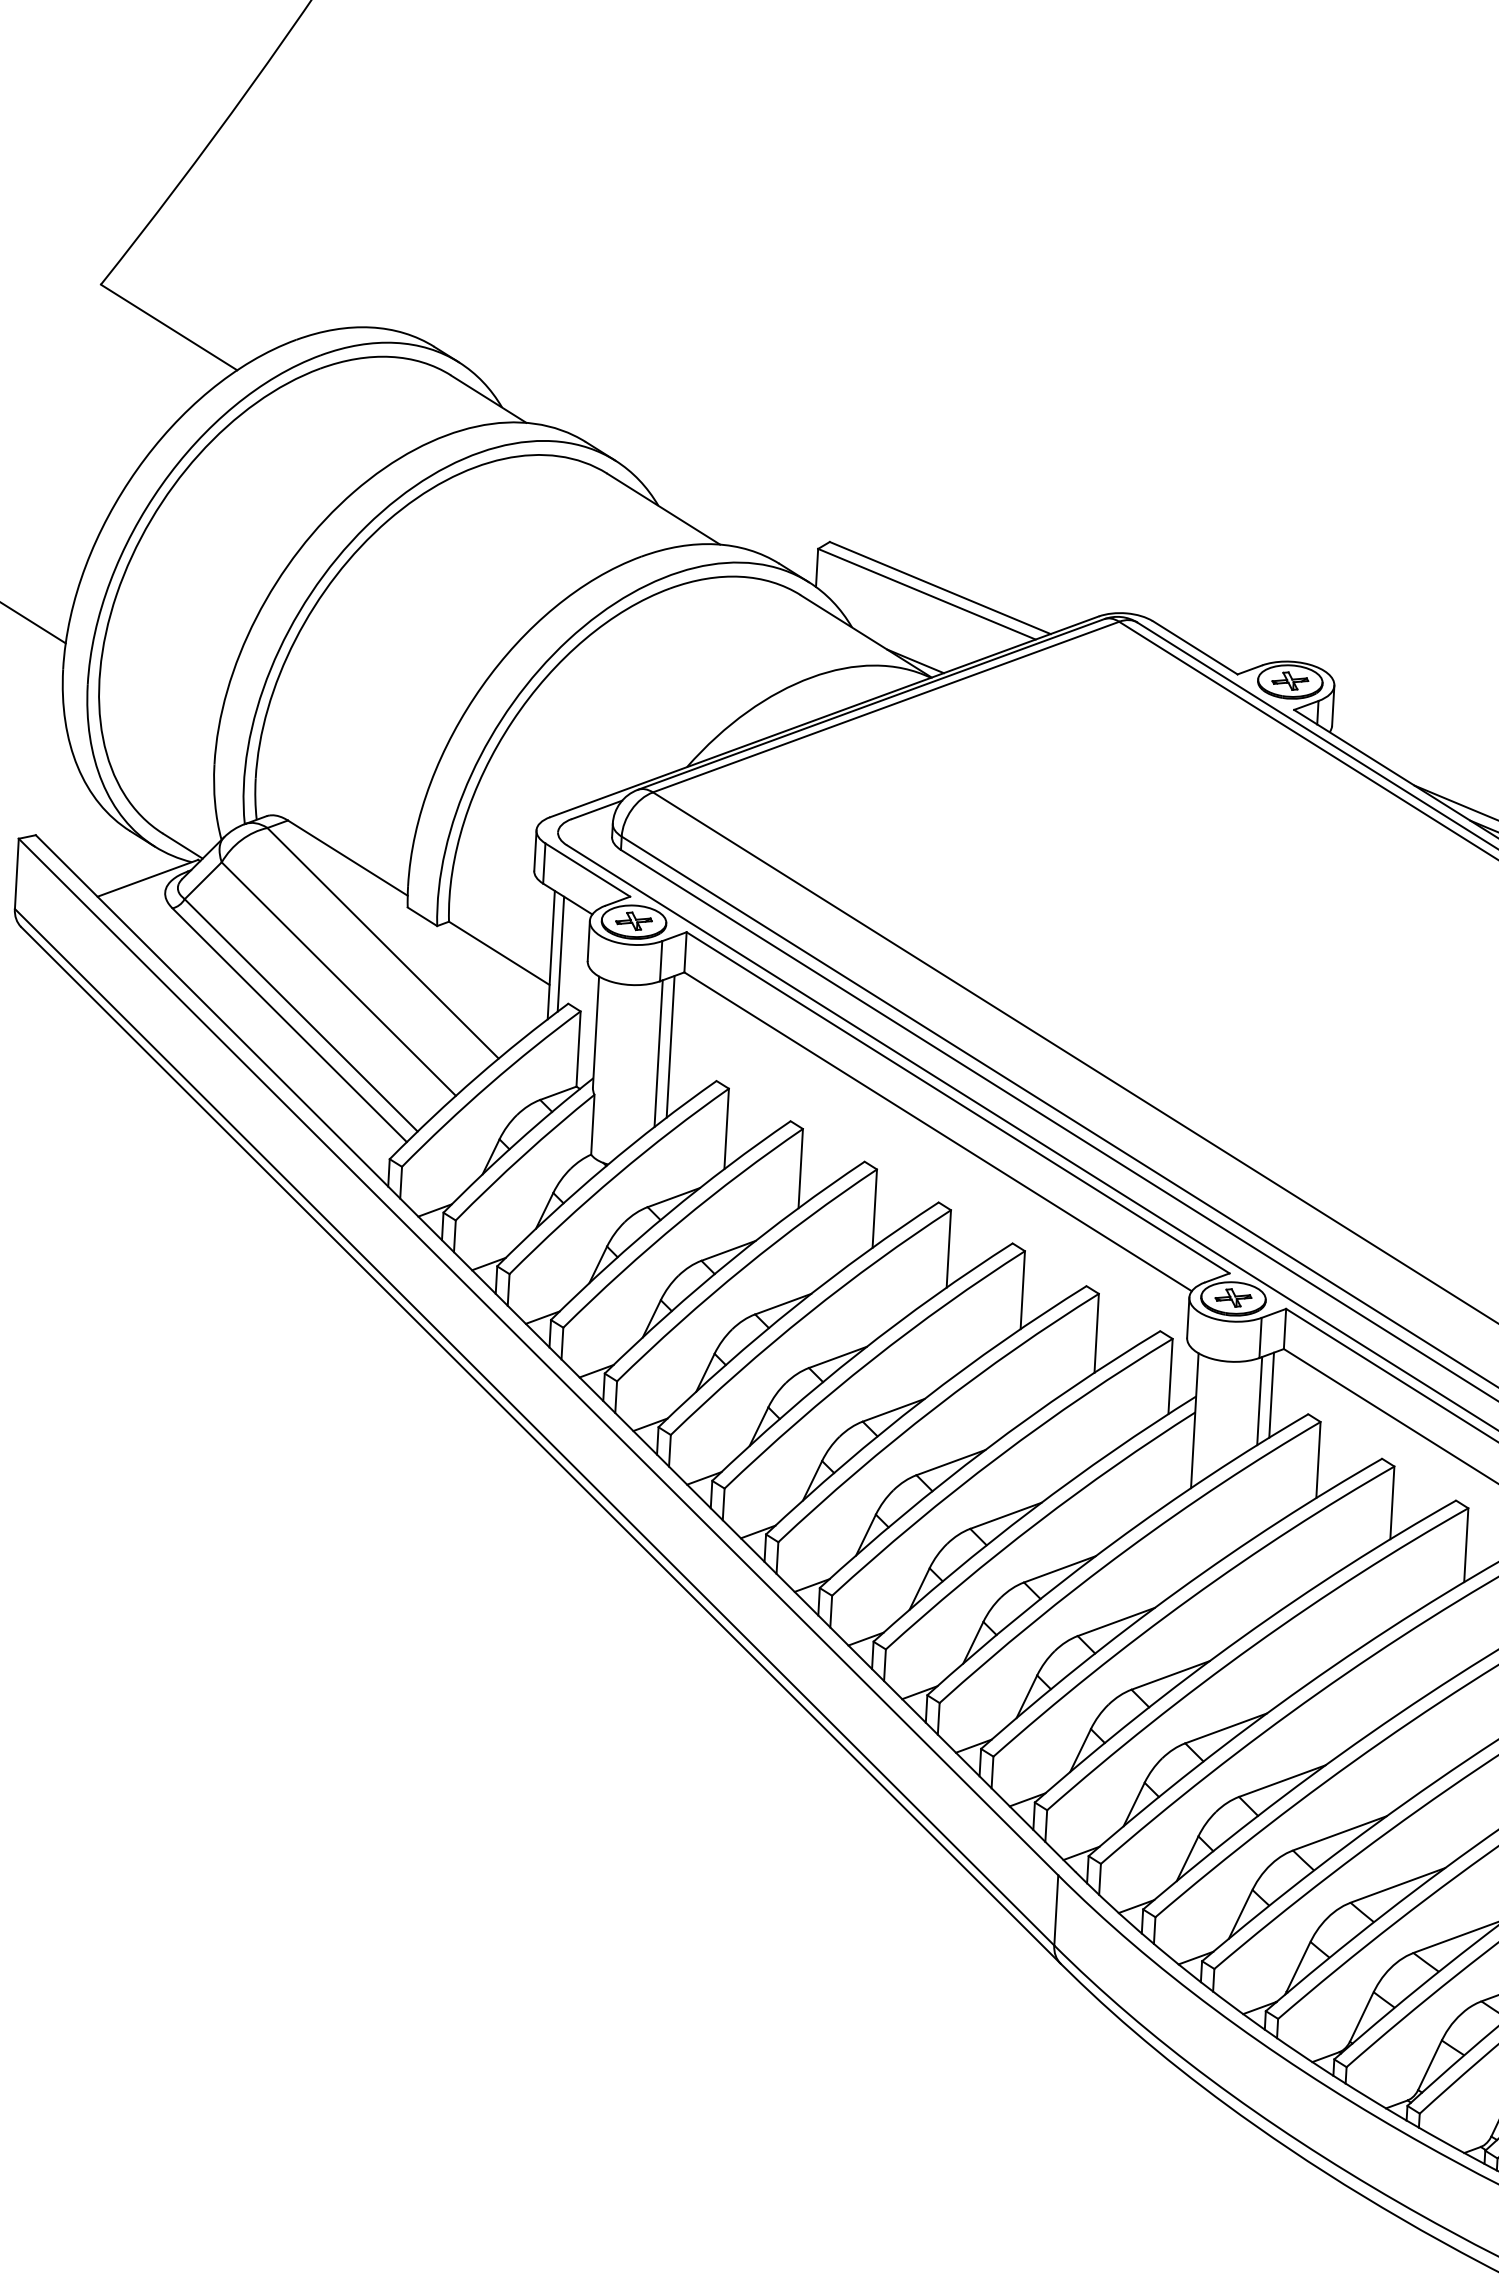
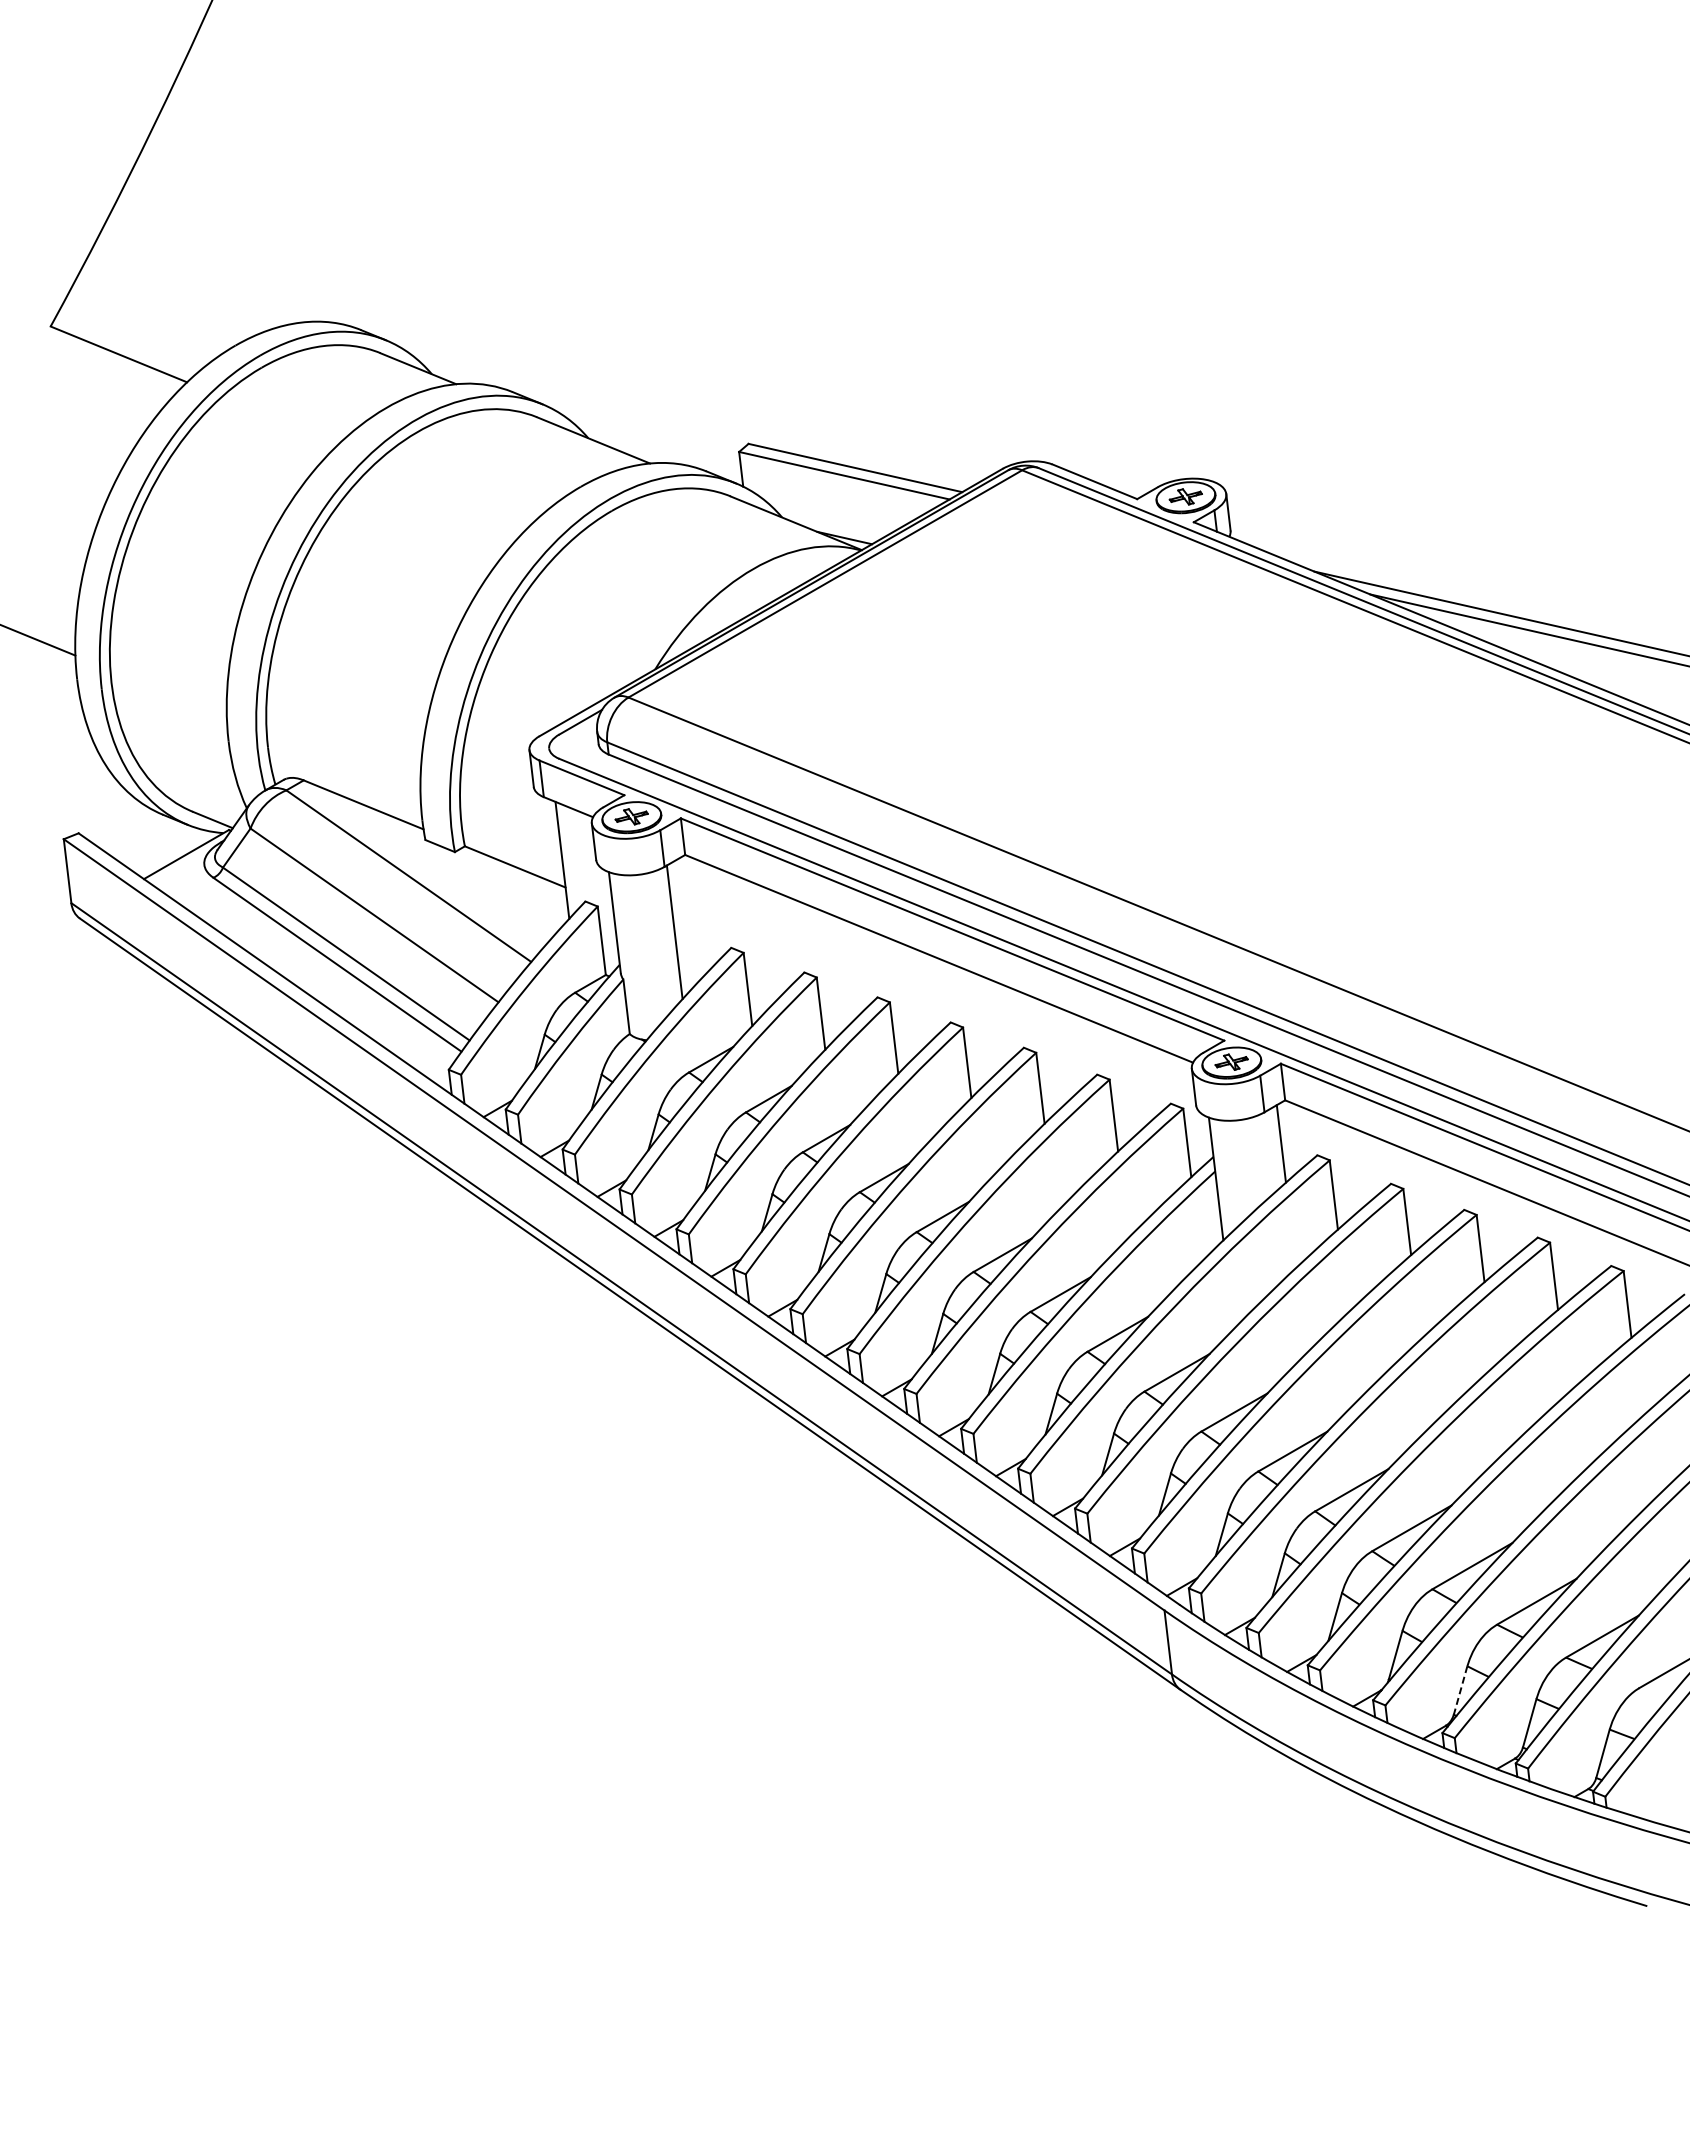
line: (560, 953) -> (570, 857), removed
line: (670, 1045) -> (684, 923), removed
line: (1259, 1400) -> (1271, 1150), removed
line: (1361, 2016) -> (1460, 1690), solid -> dashed

